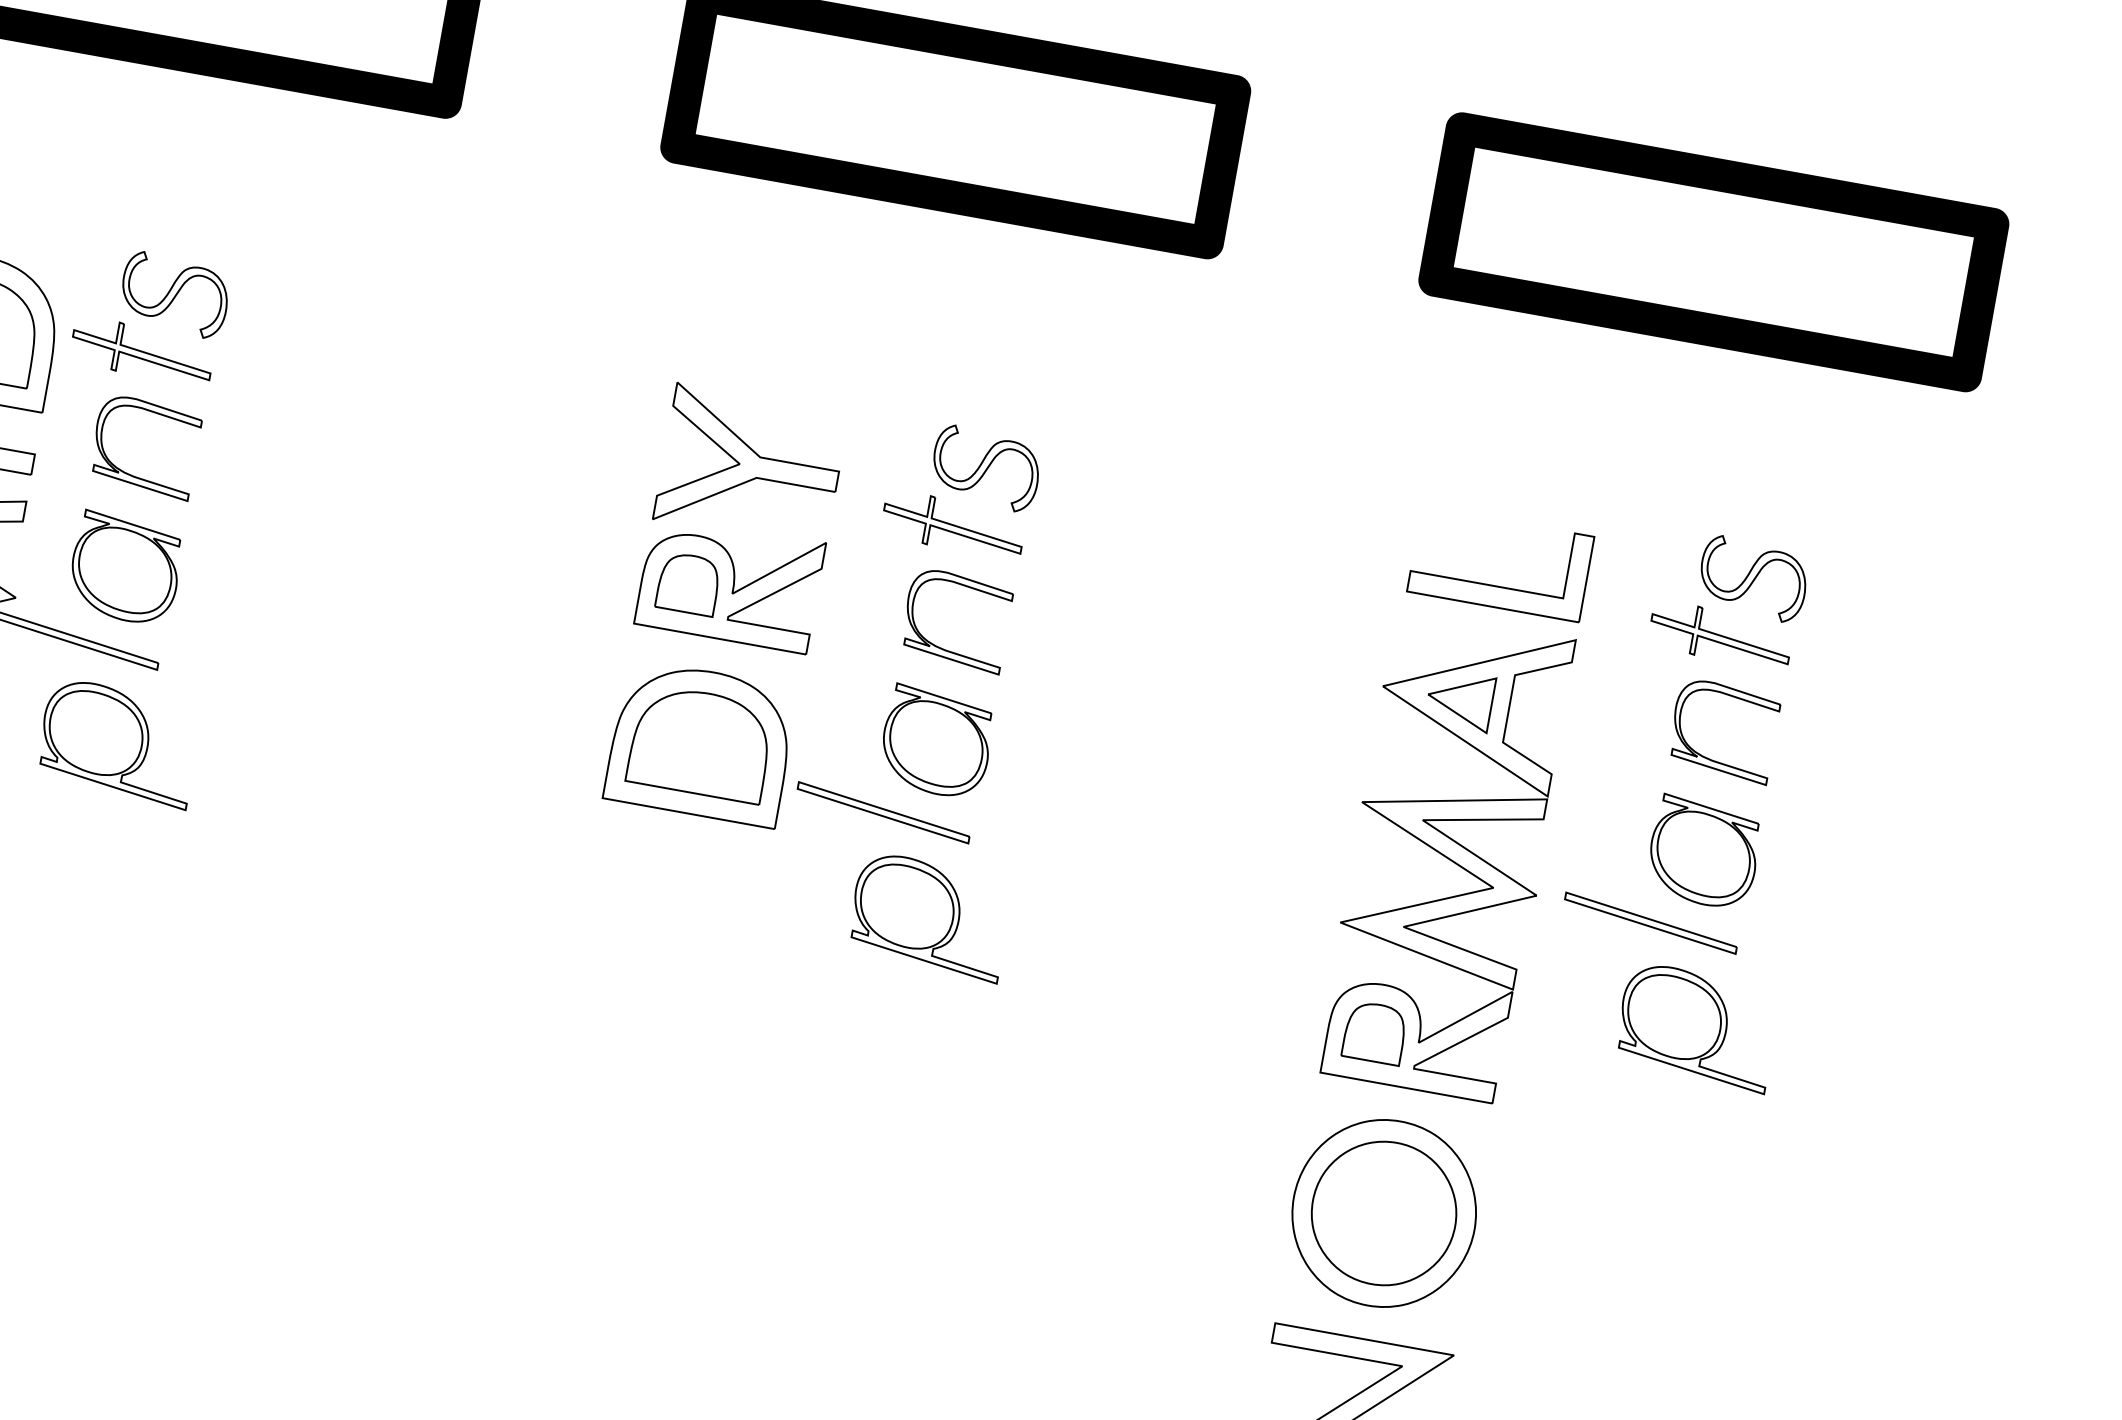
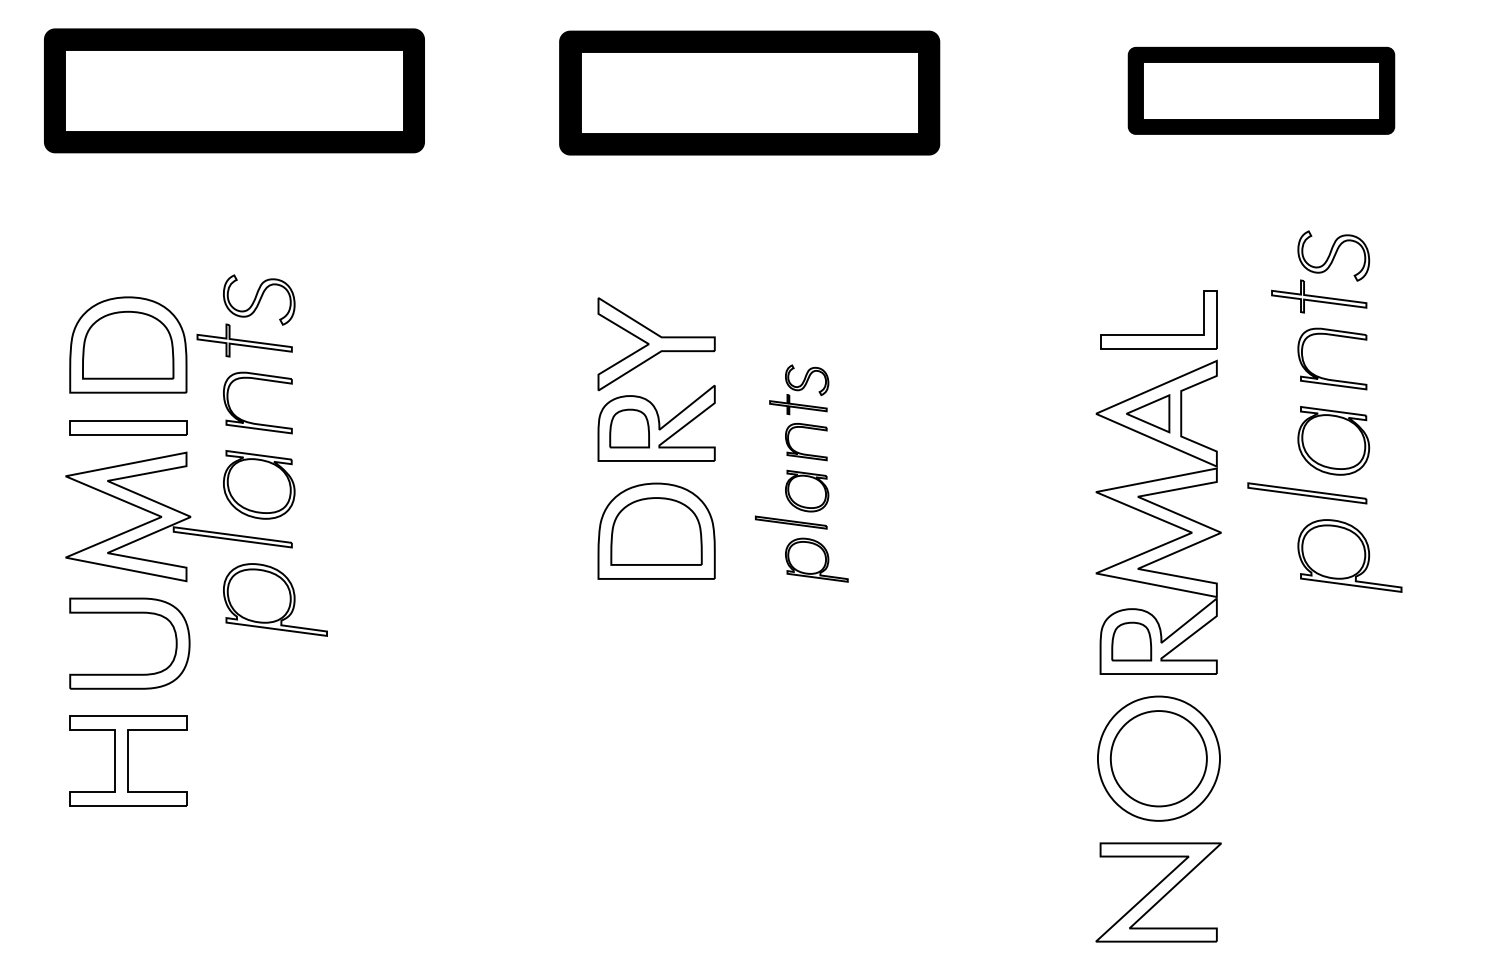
part: (1713, 251) -> (1261, 90), size x0.7
part: (931, 696) -> (801, 473), size x0.6
part: (1698, 806) -> (1324, 411), moved

